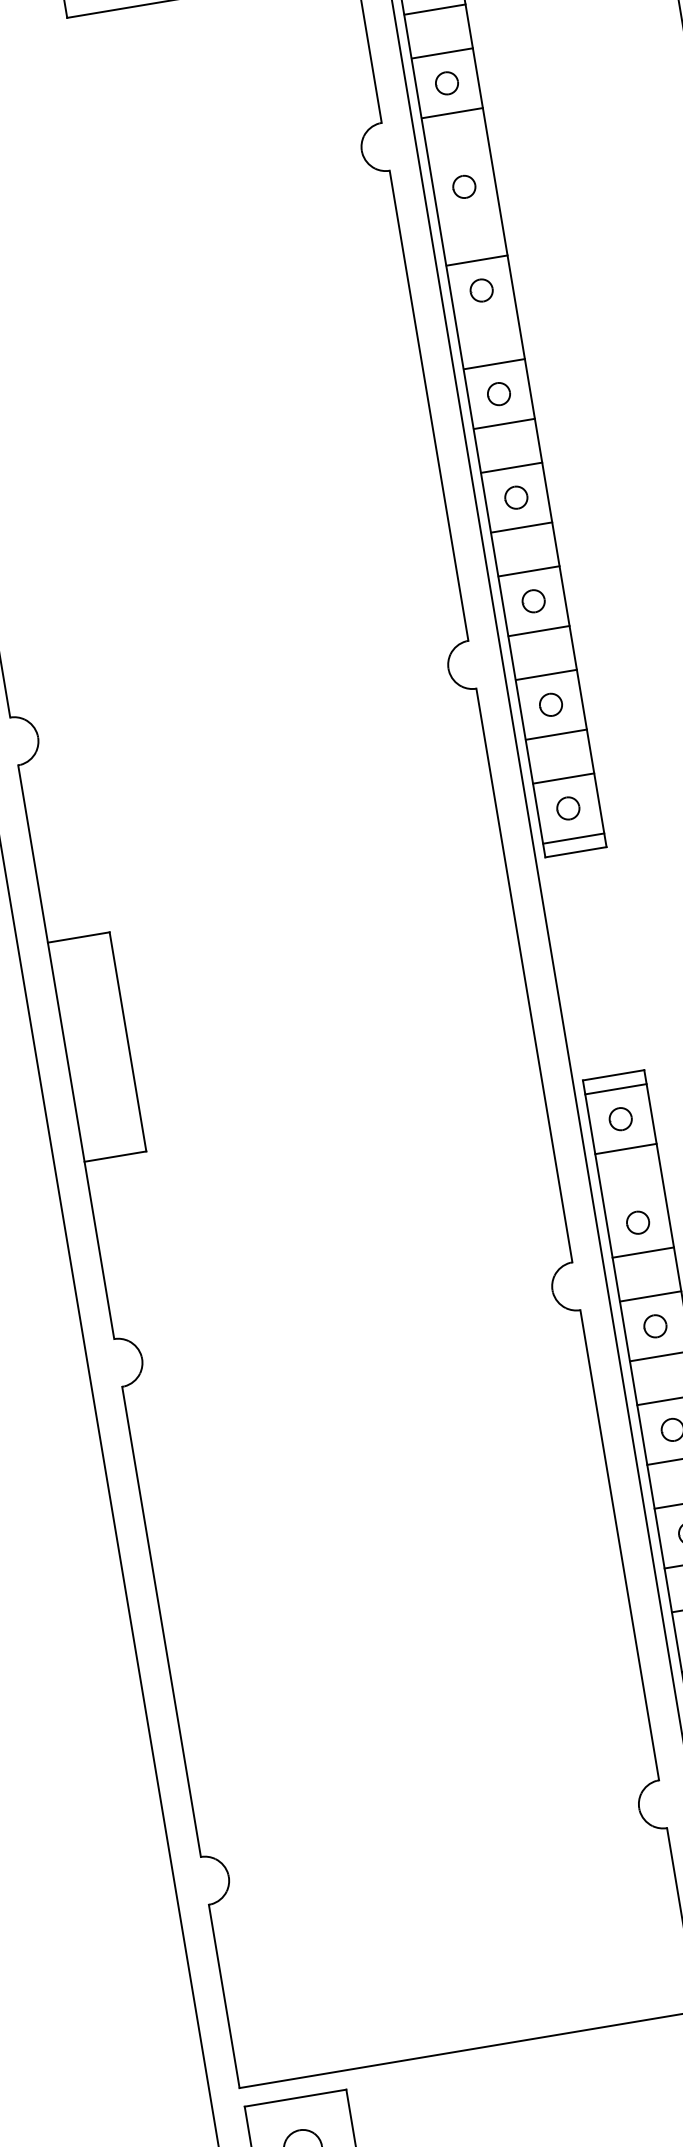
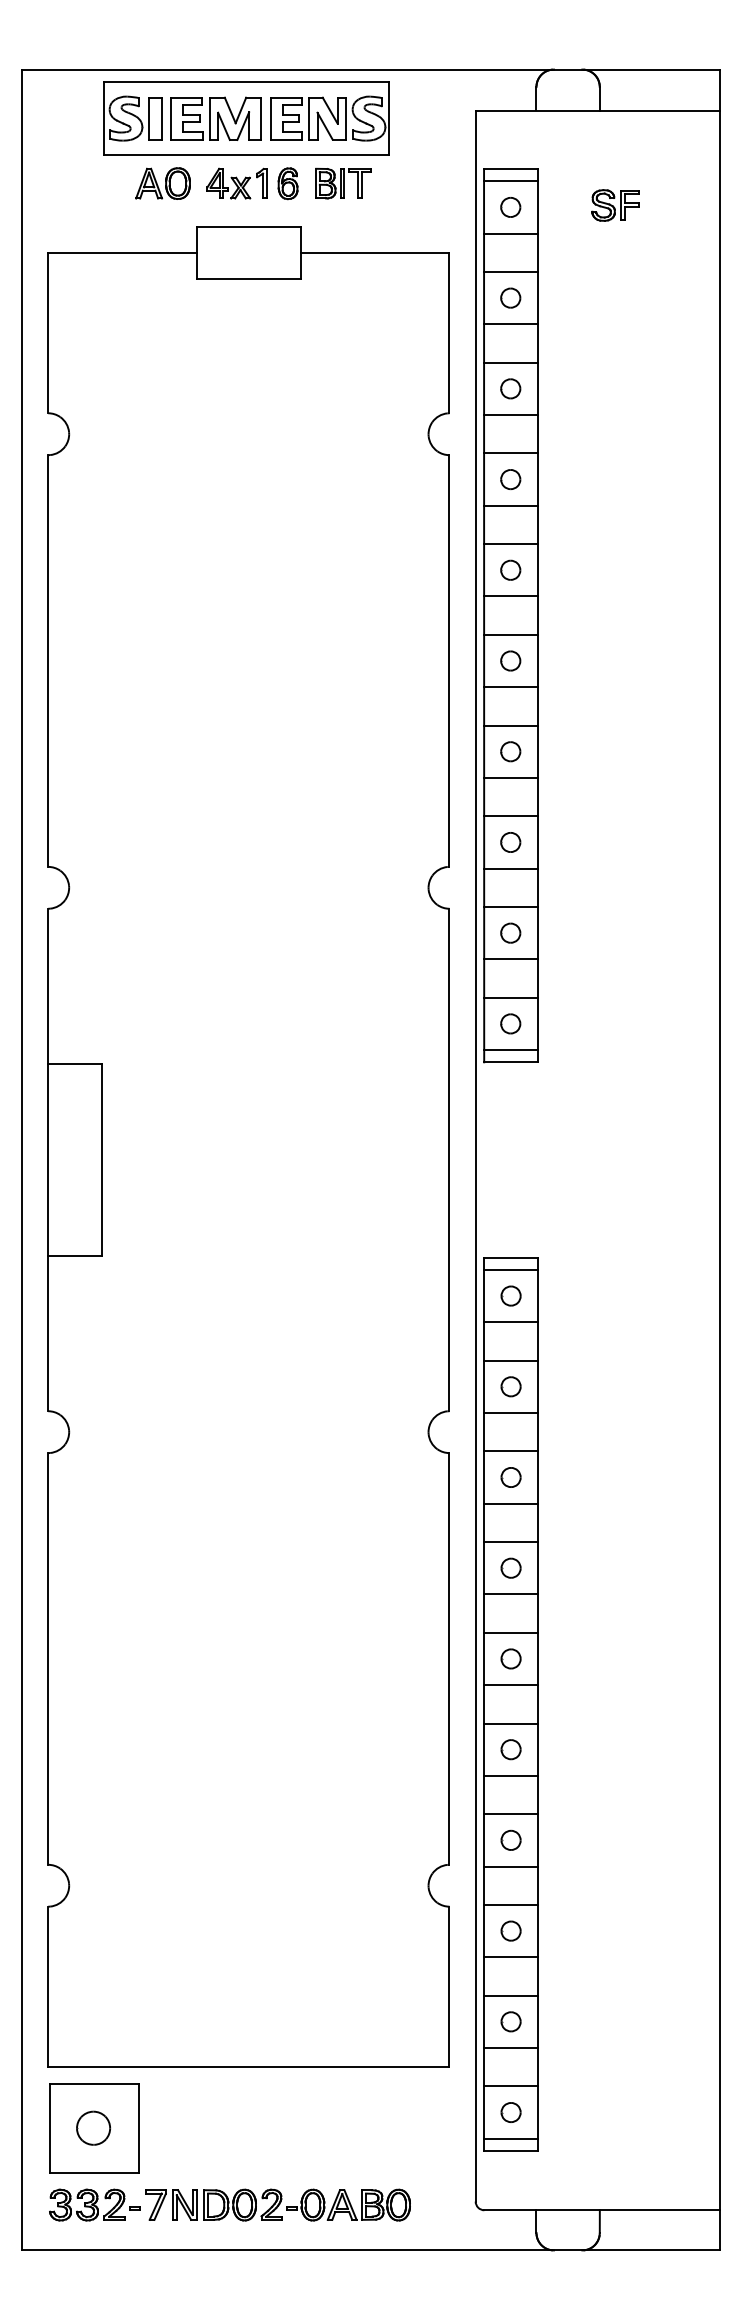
line: (459, 157) -> (510, 453), added
line: (469, 216) -> (510, 505), added
line: (486, 320) -> (510, 596), added
line: (633, 1192) -> (511, 1360), added

